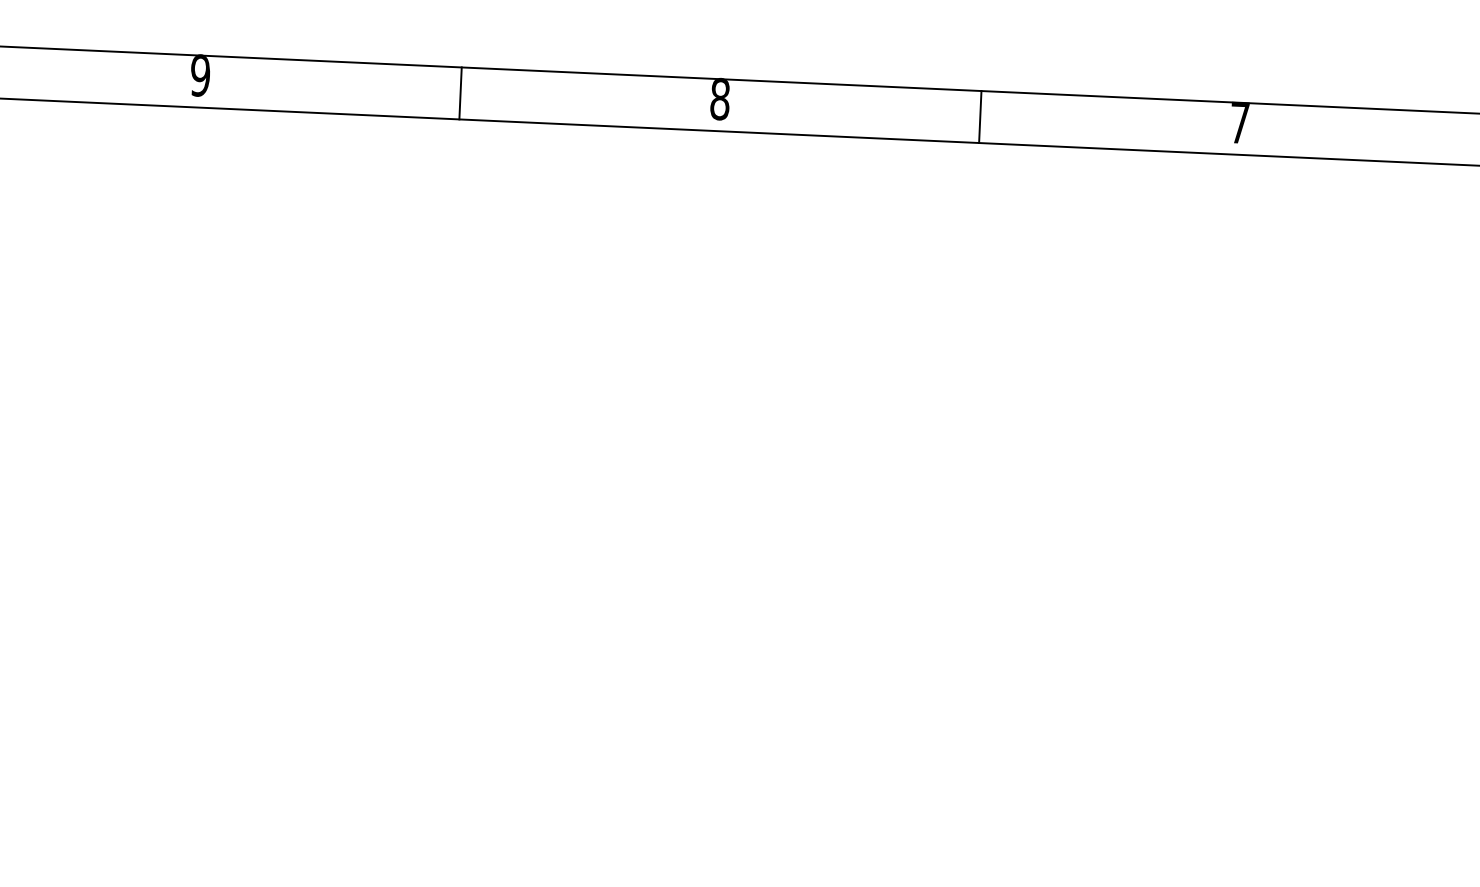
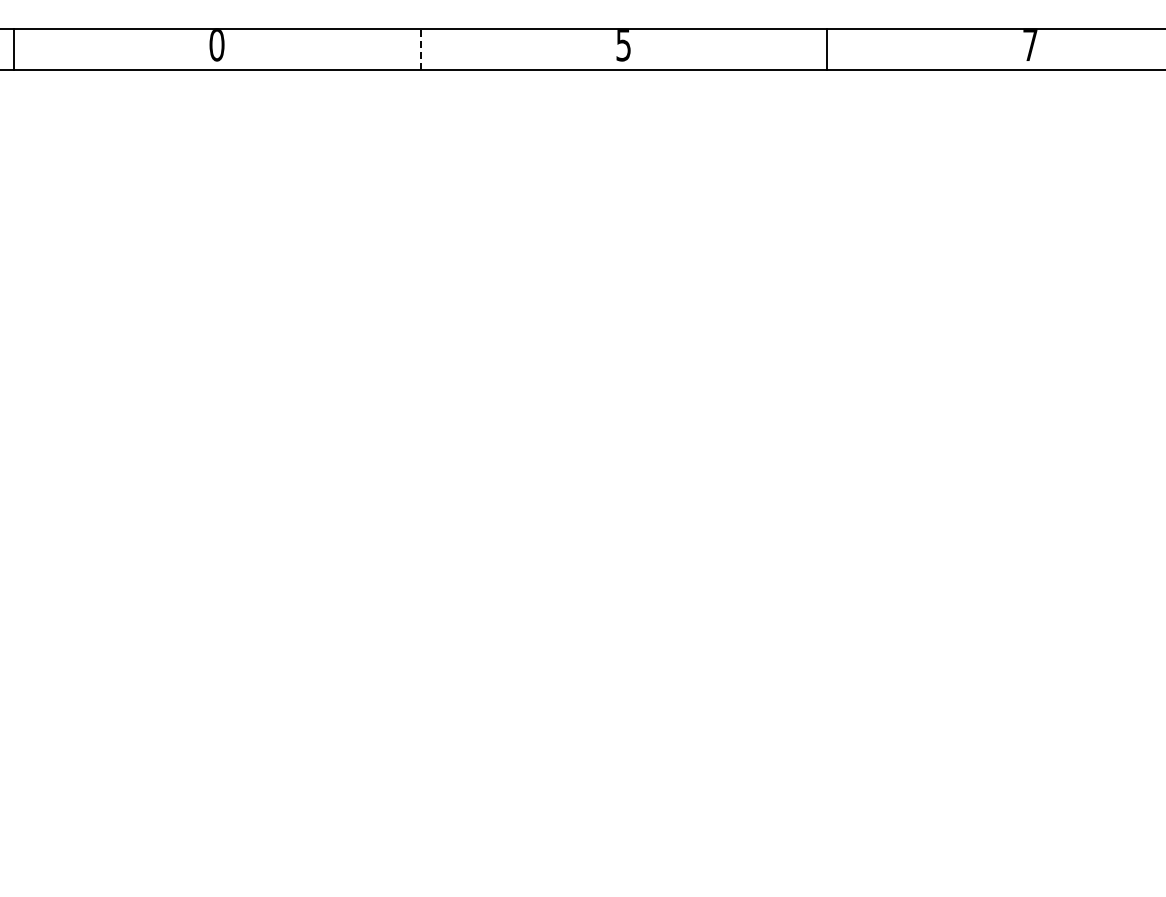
text: (199, 76) -> (216, 45), 9 -> 0
line: (460, 93) -> (420, 49), solid -> dashed
text: (719, 99) -> (623, 45), 8 -> 5

